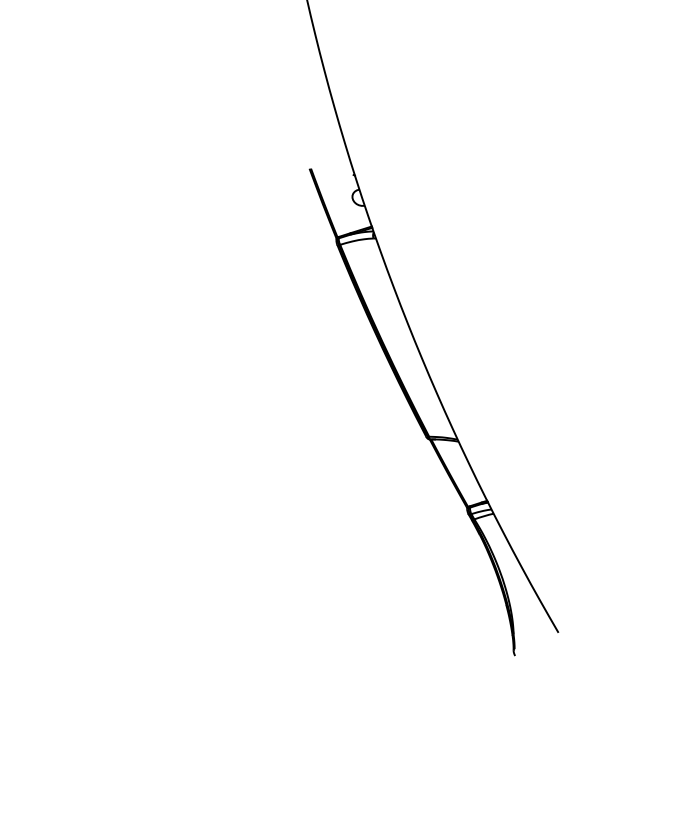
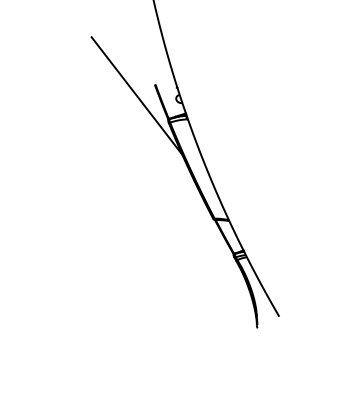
line: (273, 190) -> (136, 95), added

